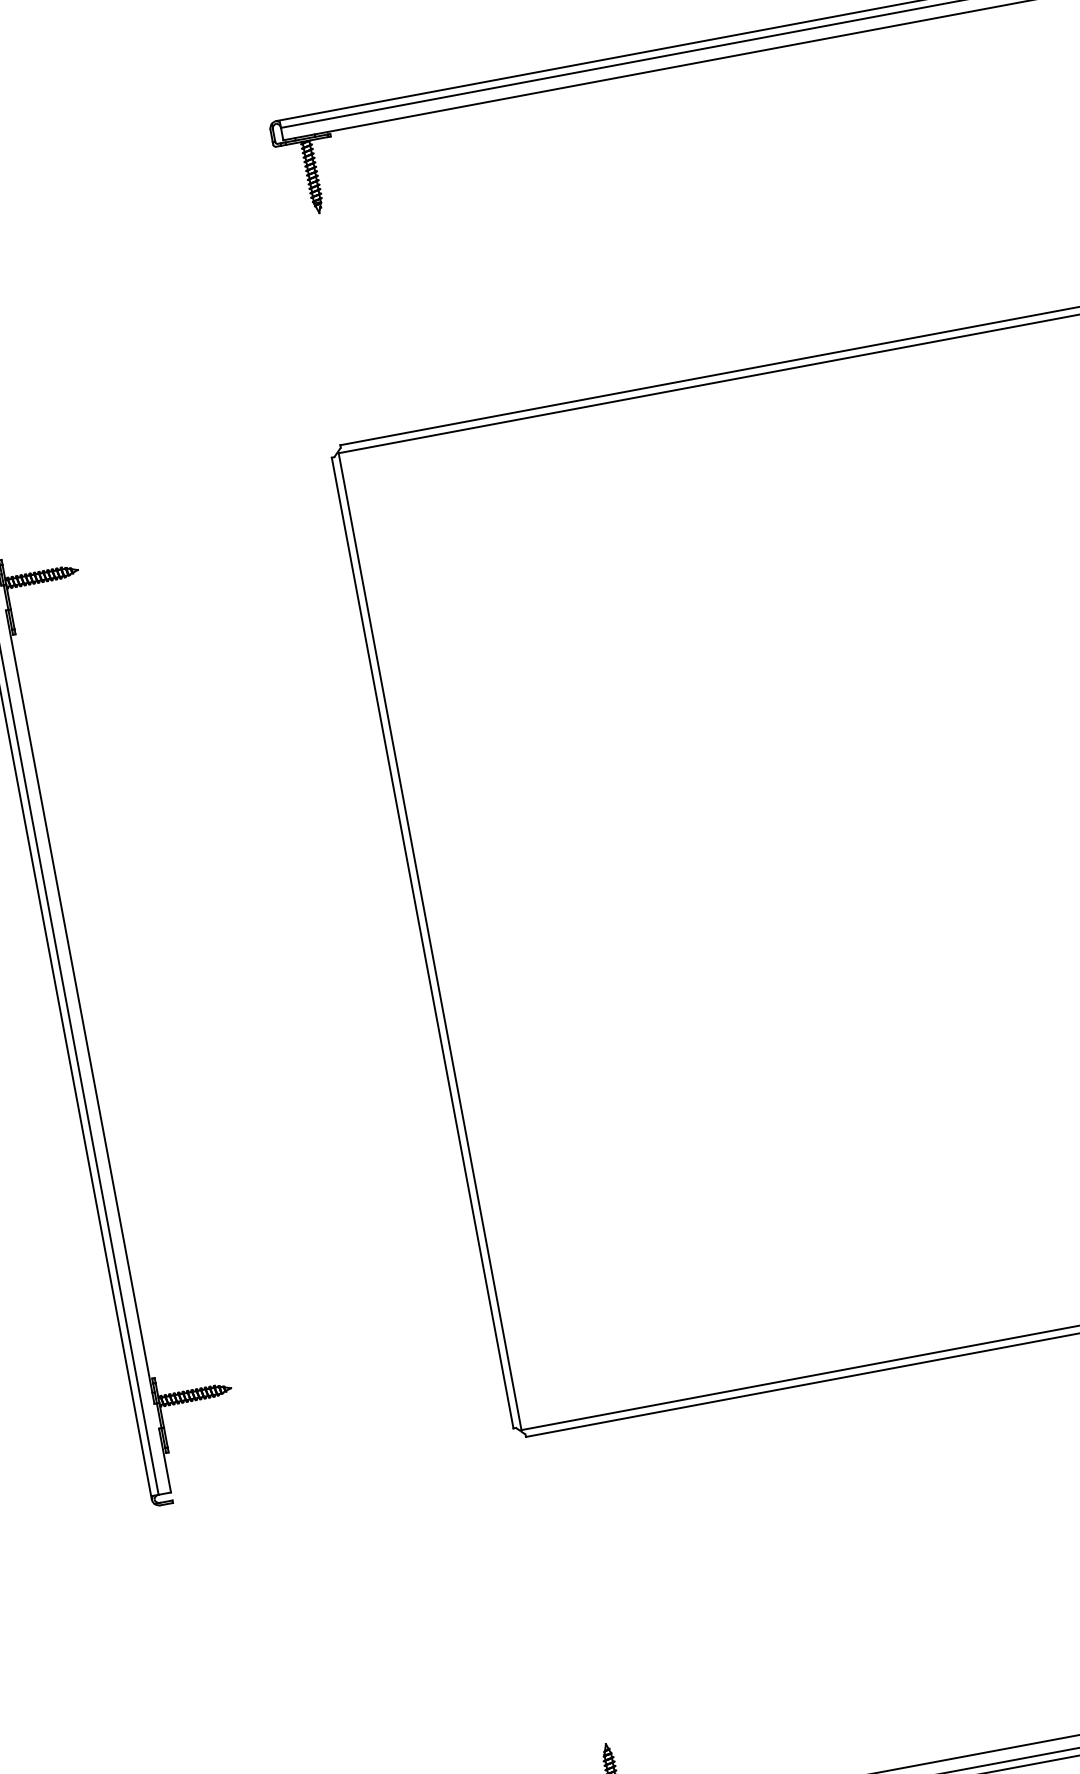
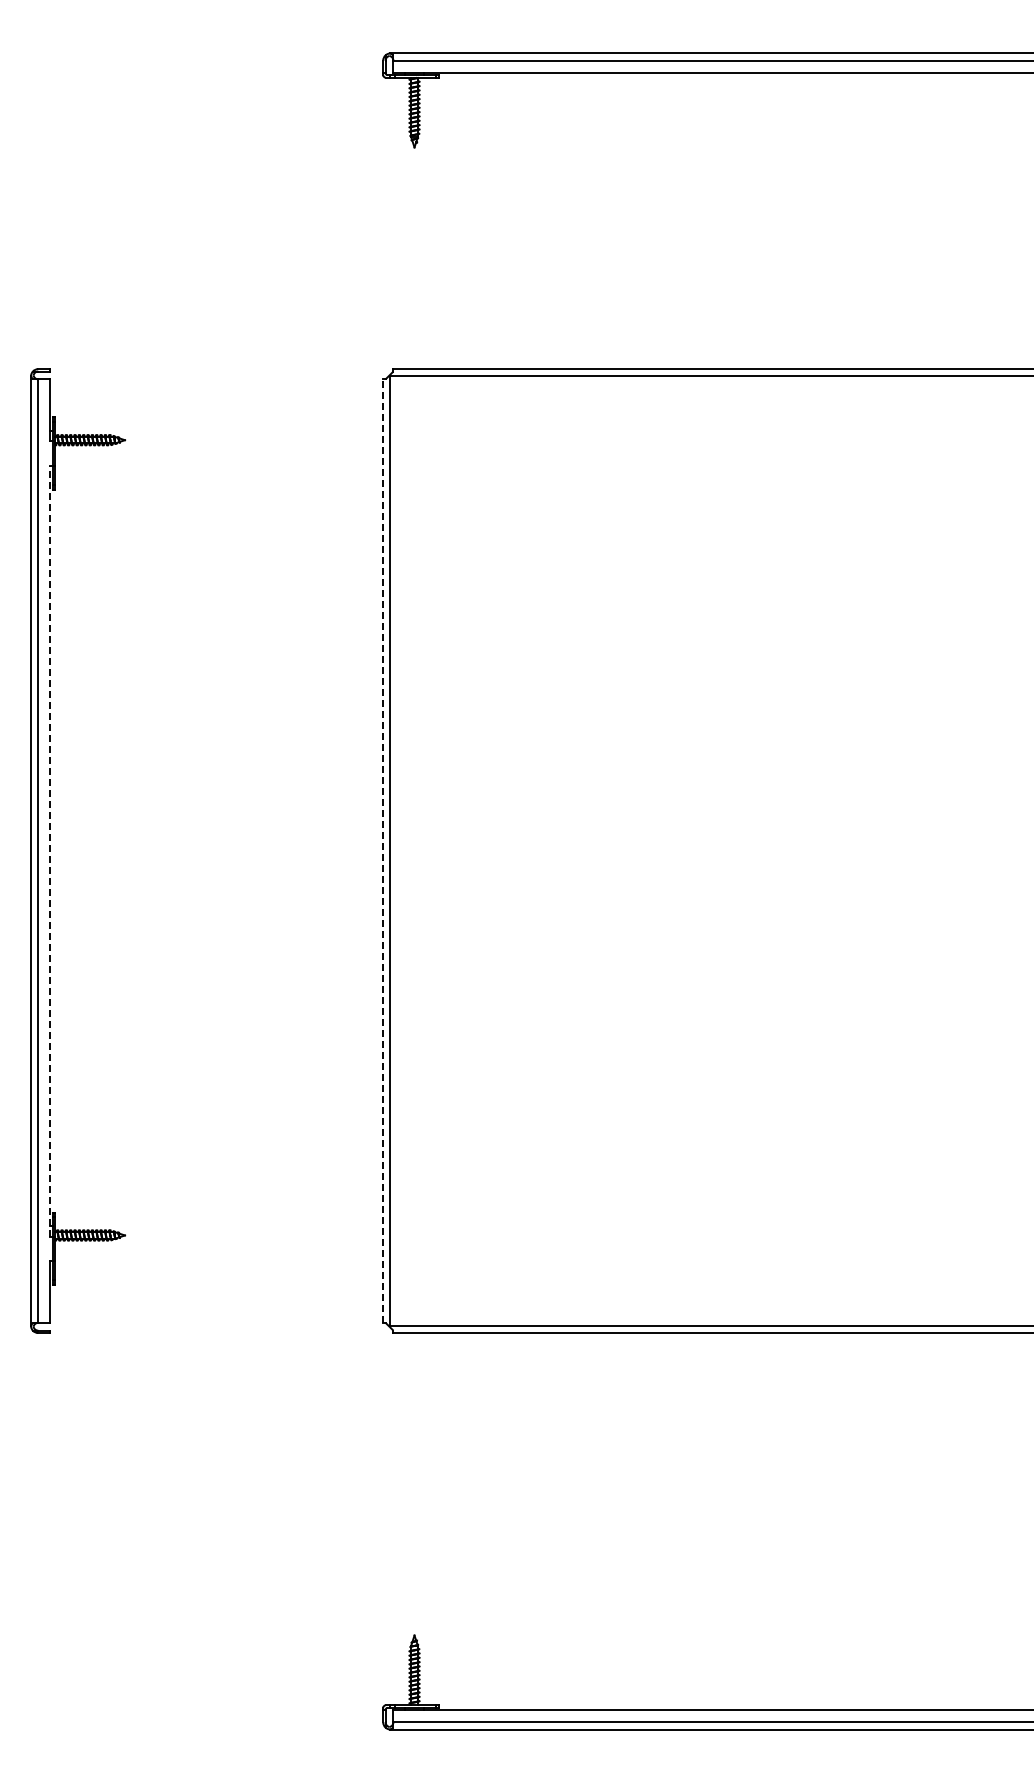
line: (423, 943) -> (383, 851), solid -> dashed
line: (80, 1007) -> (50, 851), solid -> dashed

